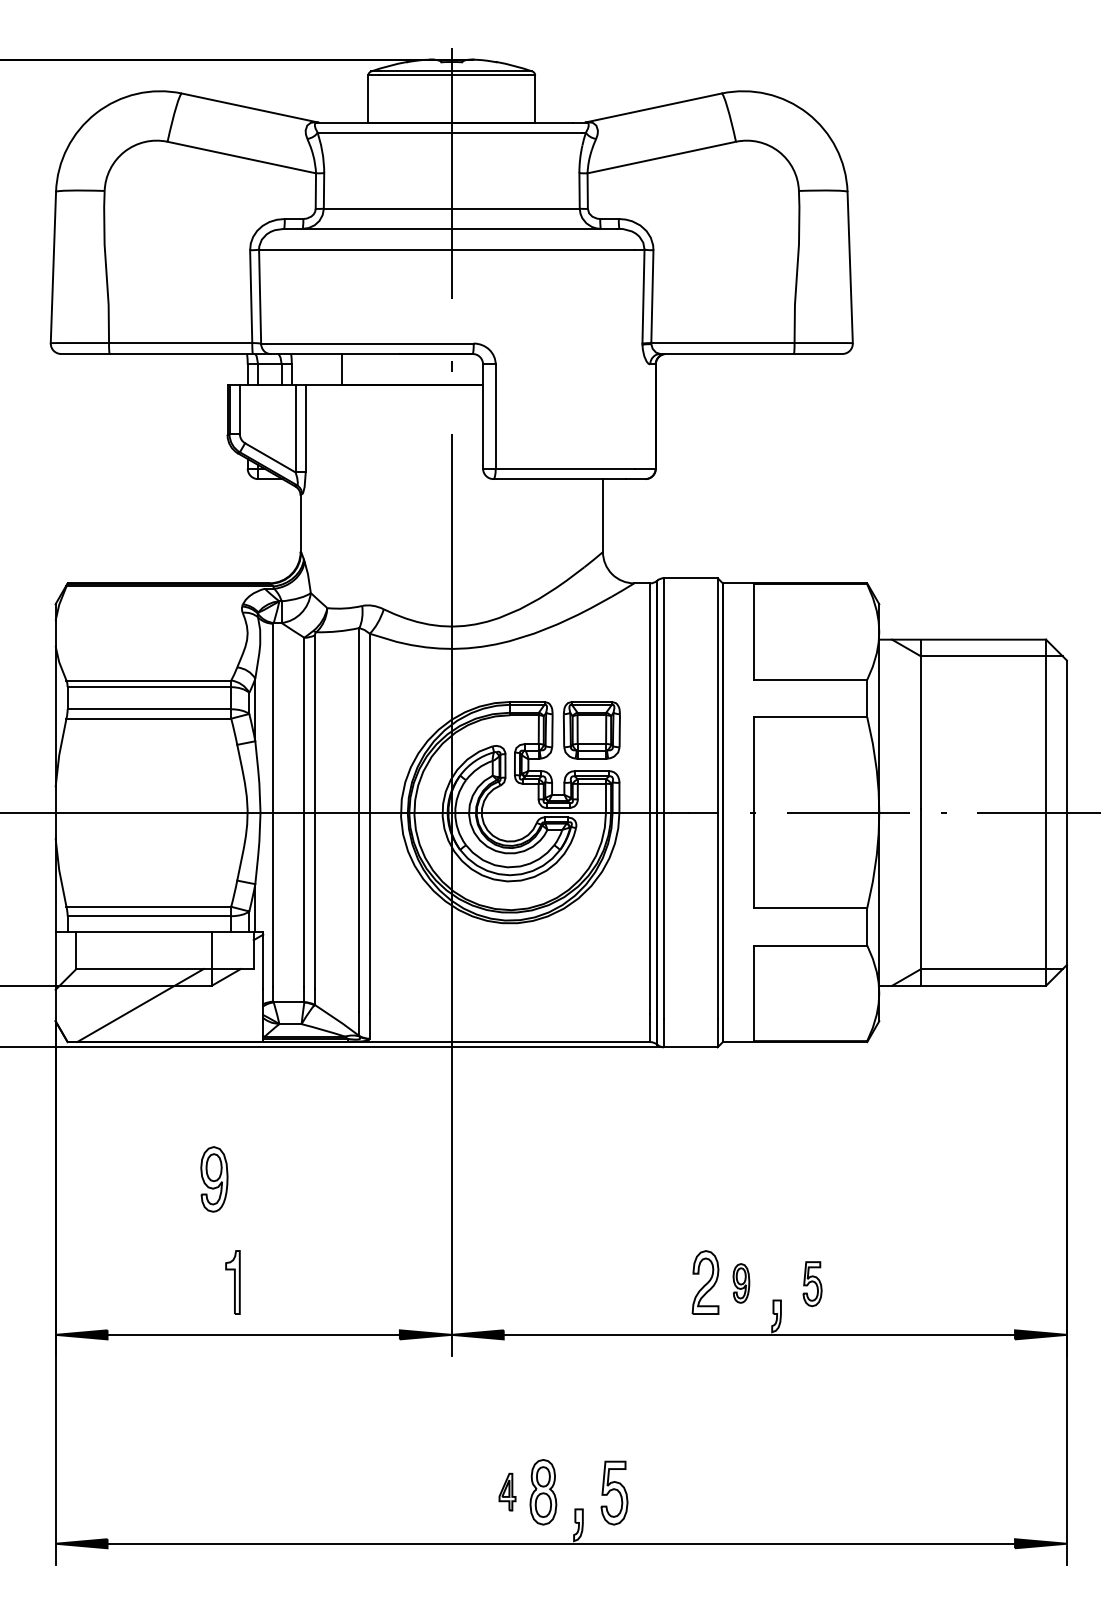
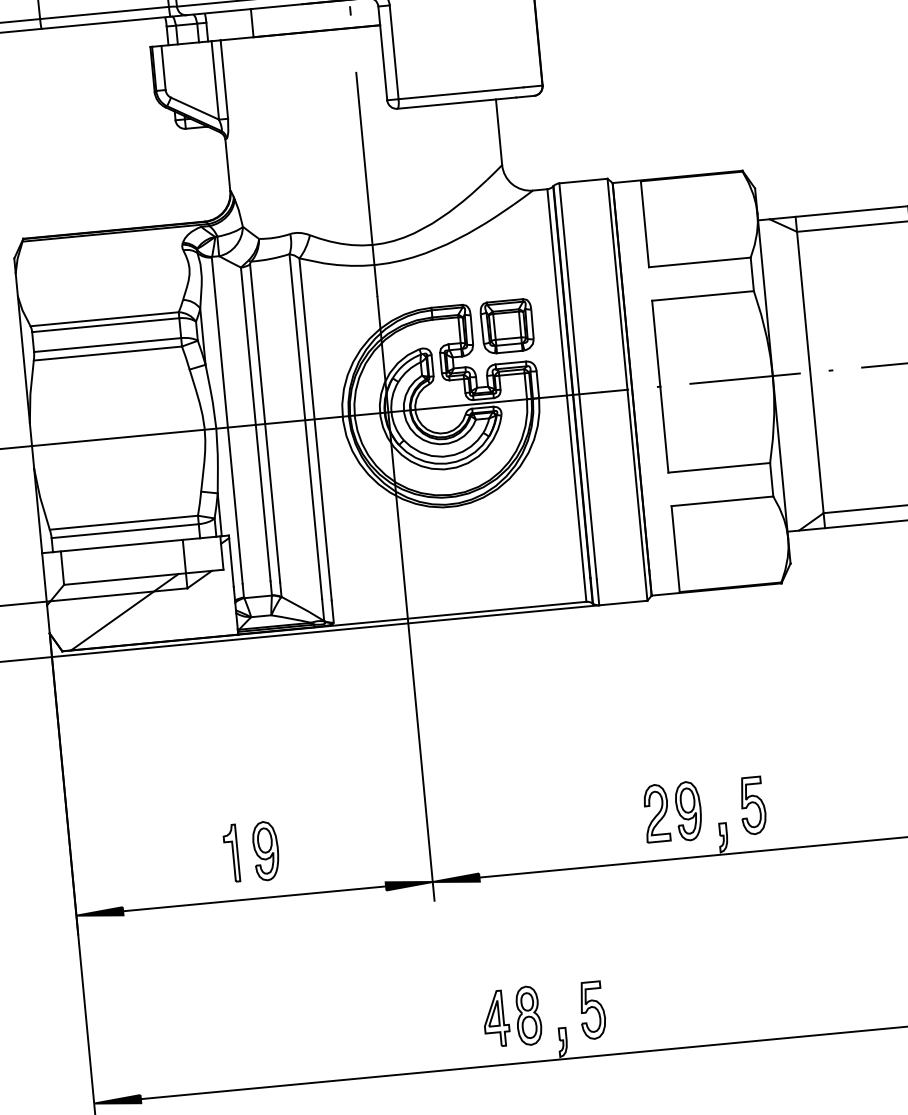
part: (214, 1179) -> (266, 851), moved
part: (741, 1283) -> (688, 811), size x1.67
part: (812, 1283) -> (752, 805), size x1.43
part: (507, 1491) -> (496, 1018), size x1.67

